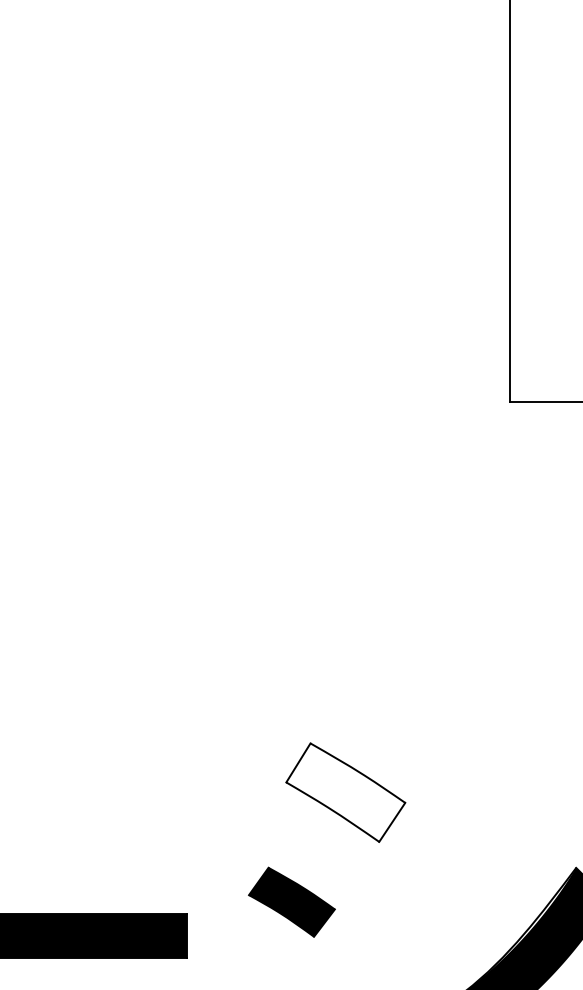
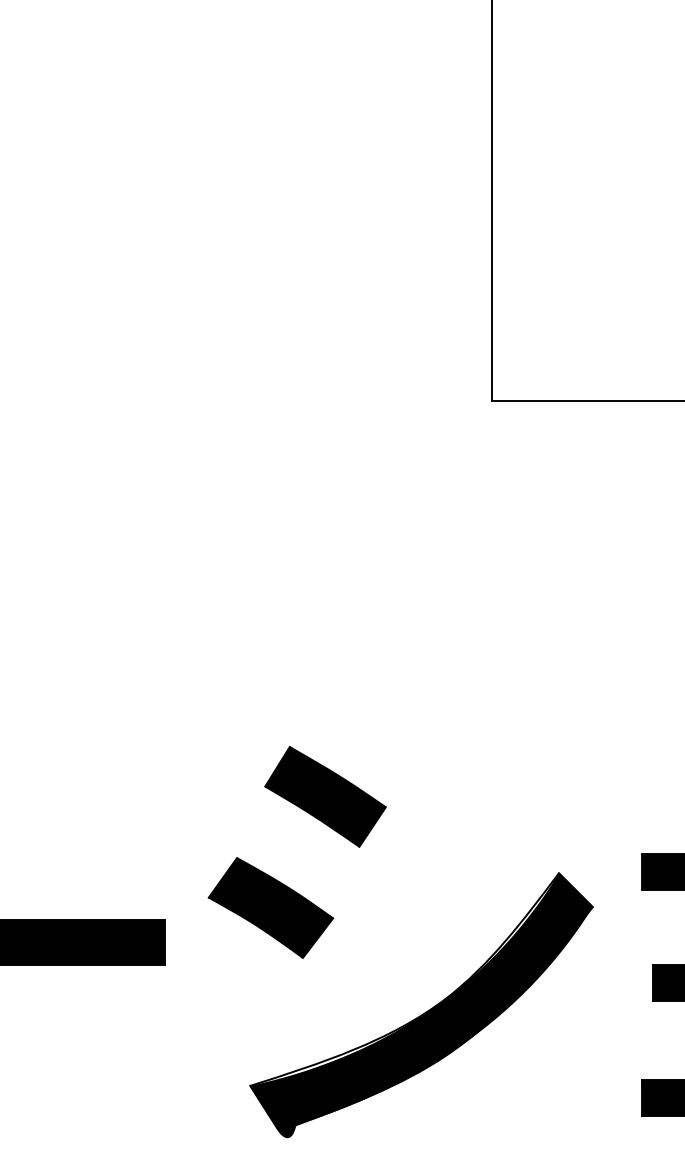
fill: (345, 792) -> (325, 796), added
part: (291, 901) -> (270, 907), size x1.43

